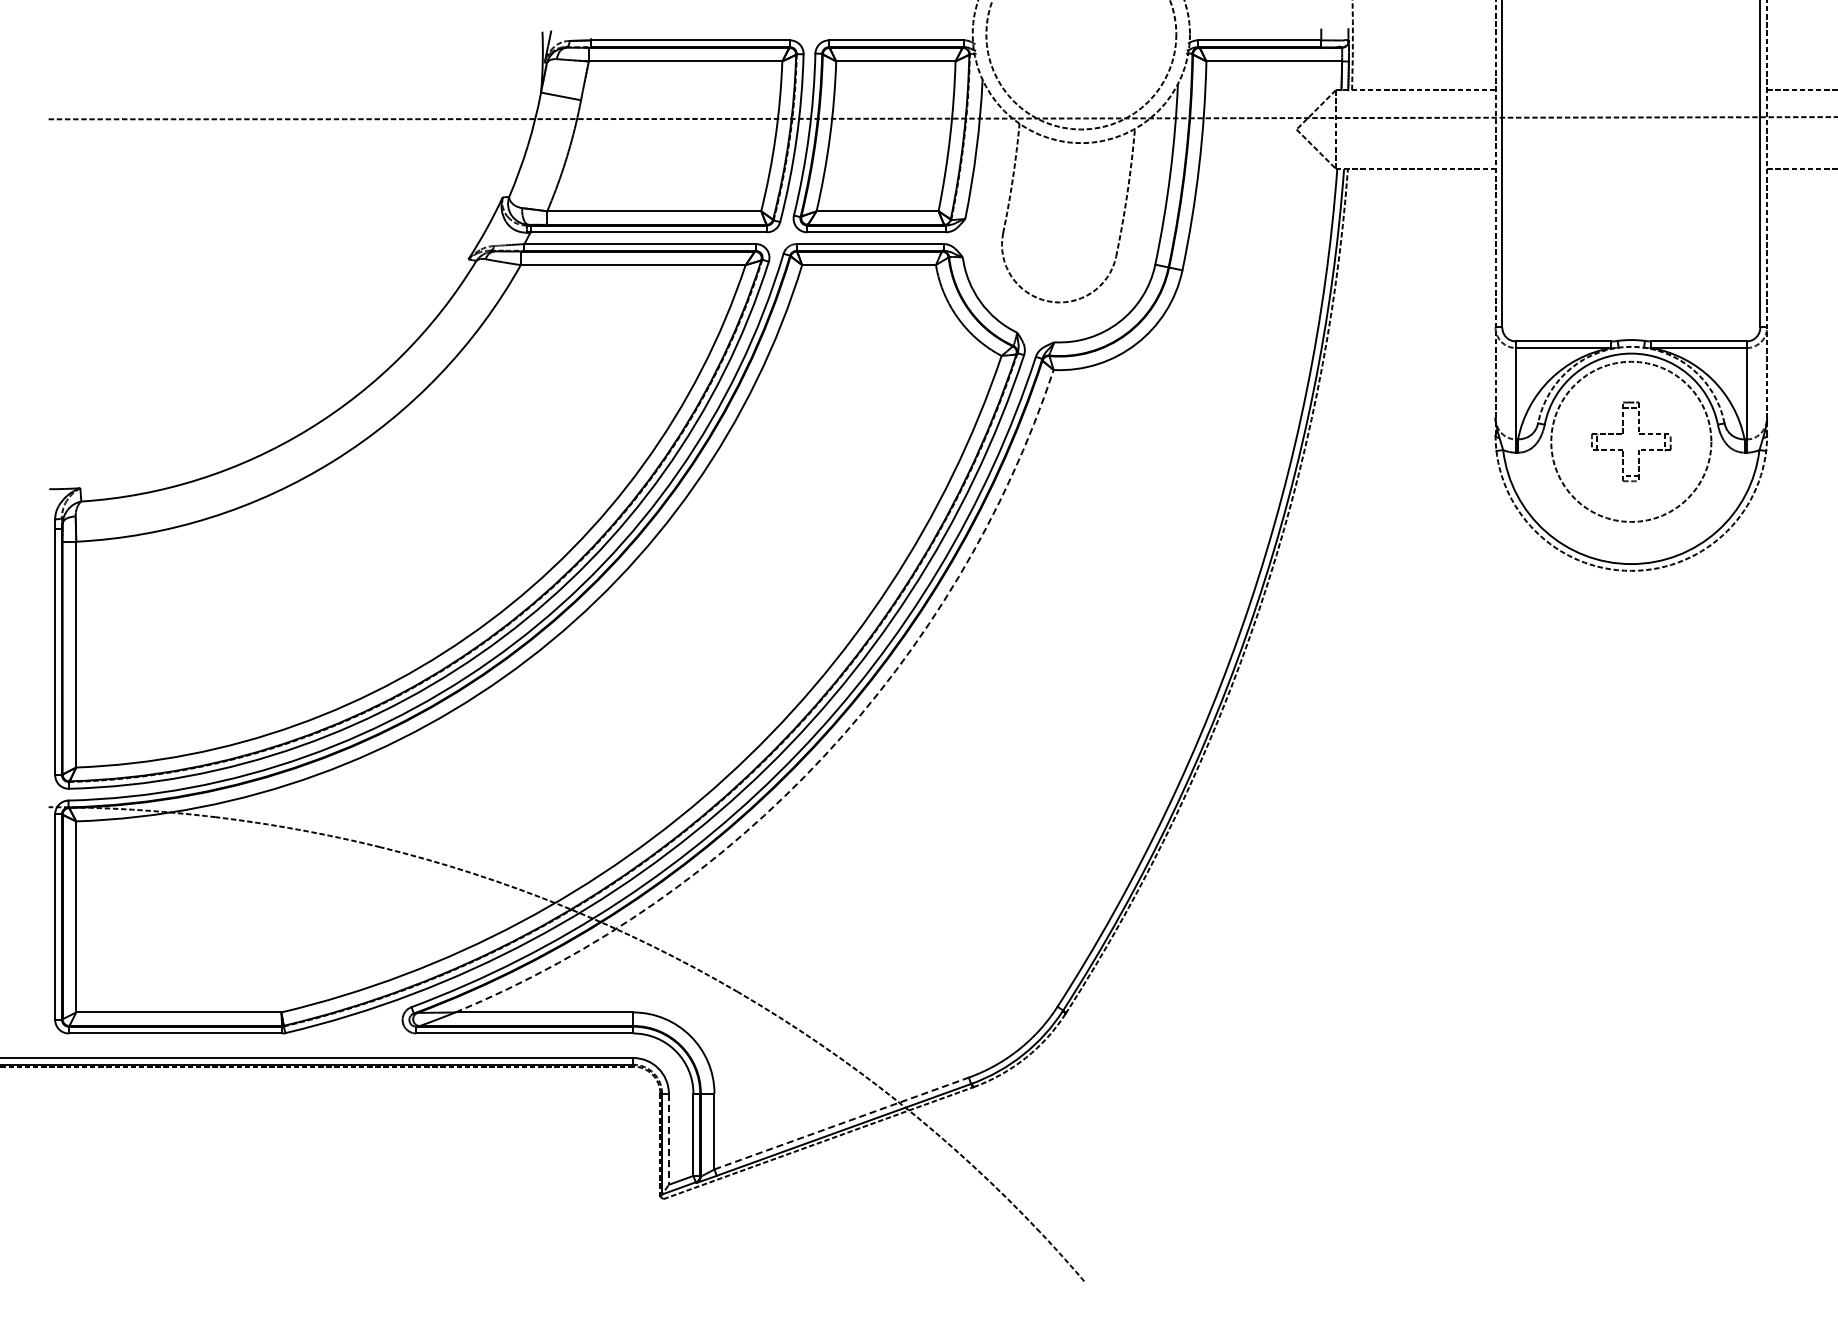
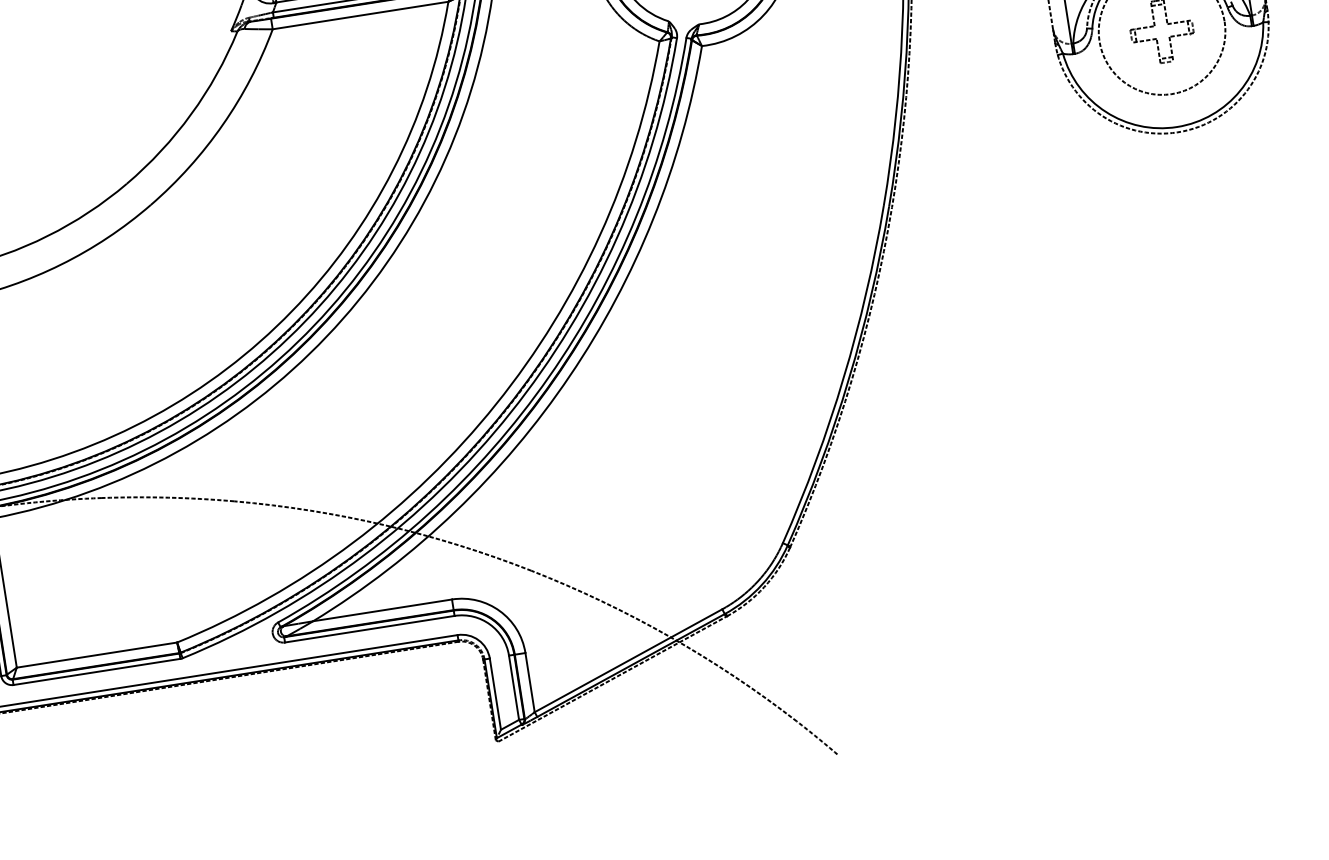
arc: (824, 756) -> (570, 376), dashed -> solid
line: (842, 1123) -> (629, 660), dashed -> solid
line: (668, 1139) -> (495, 694), dashed -> solid

